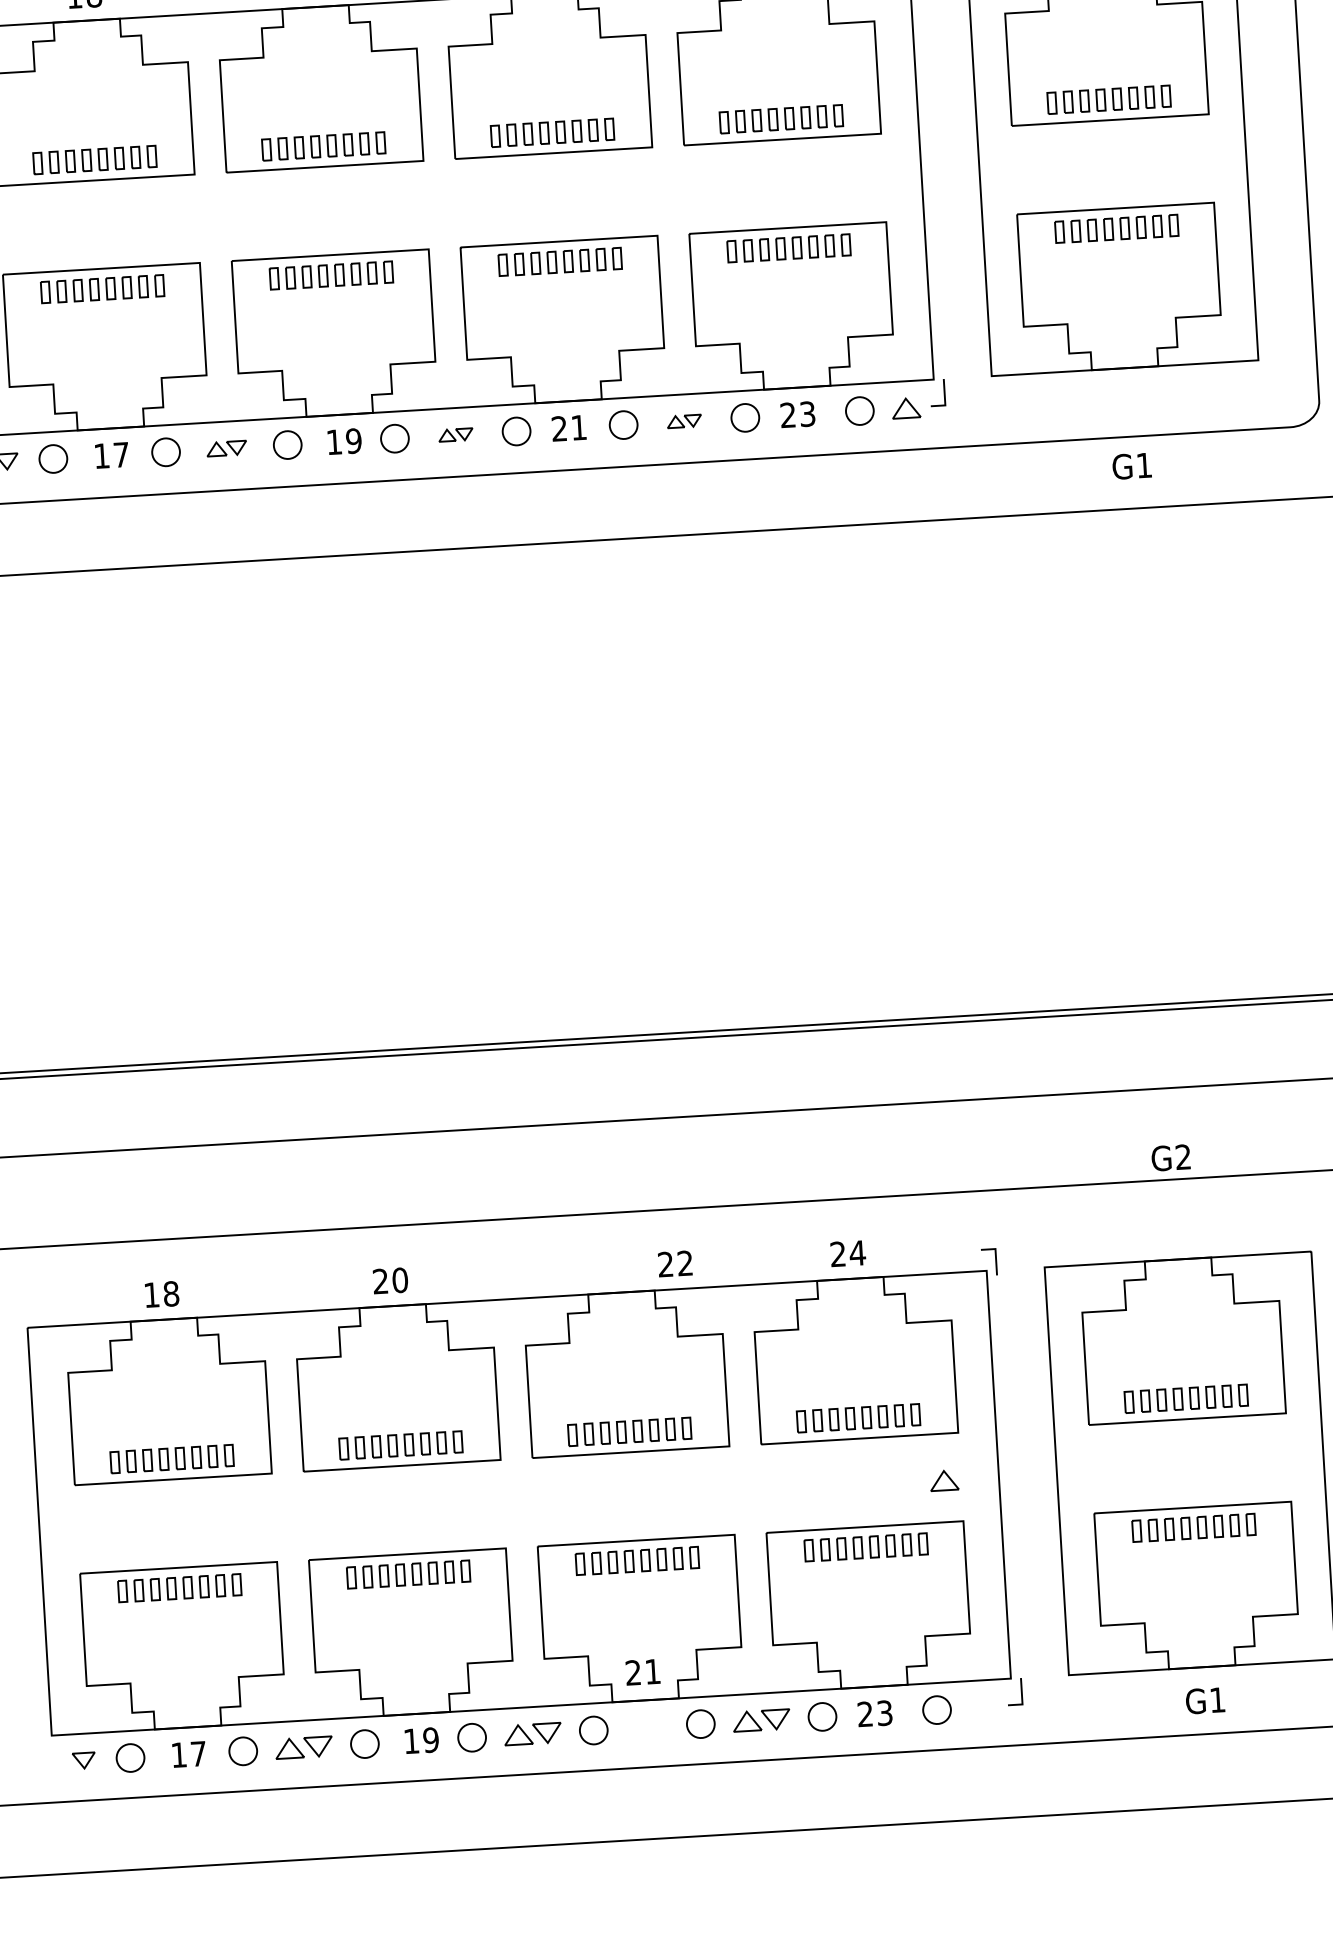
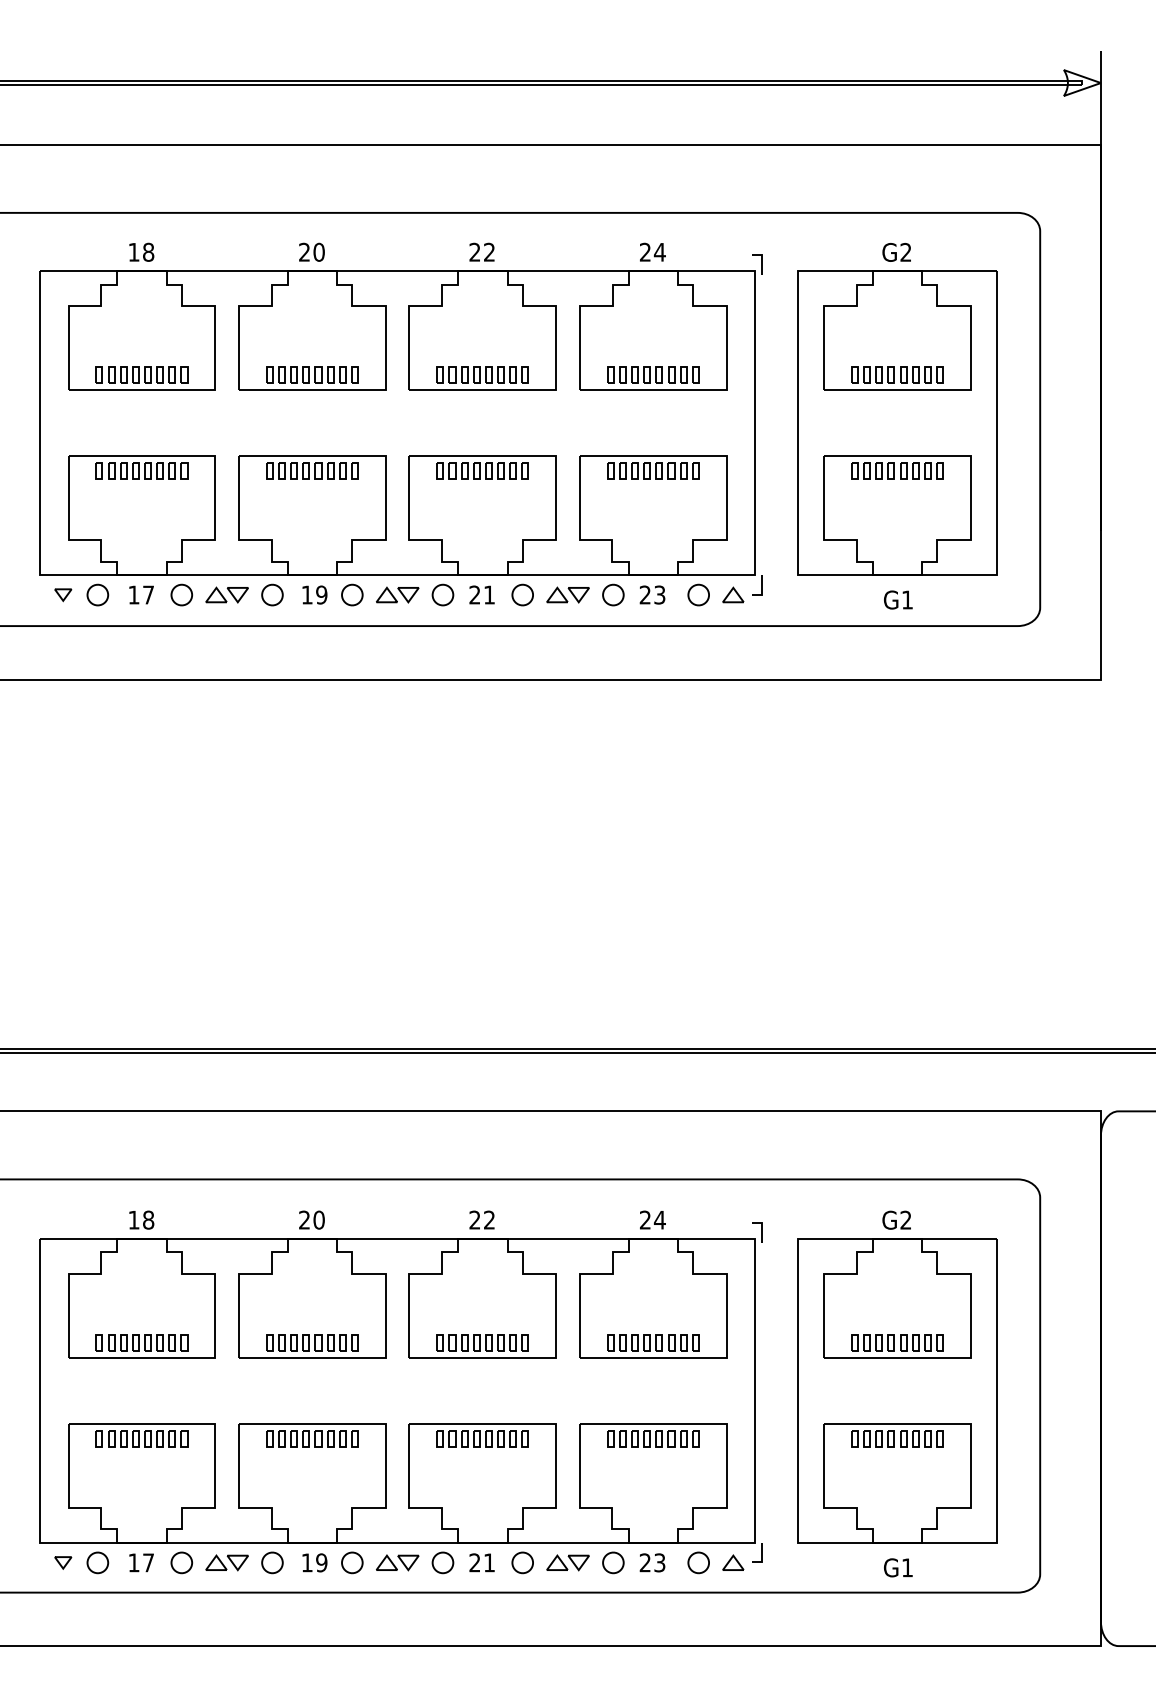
part: (683, 420) -> (567, 594), size x1.67
part: (455, 434) -> (397, 594), size x1.67
part: (225, 447) -> (226, 594), size x1.43
text: (1132, 465) -> (898, 599), moved
text: (1170, 1156) -> (896, 1219), moved
text: (674, 1263) -> (481, 1219), moved
part: (944, 1480) -> (733, 1562), moved
text: (642, 1671) -> (481, 1562), moved

